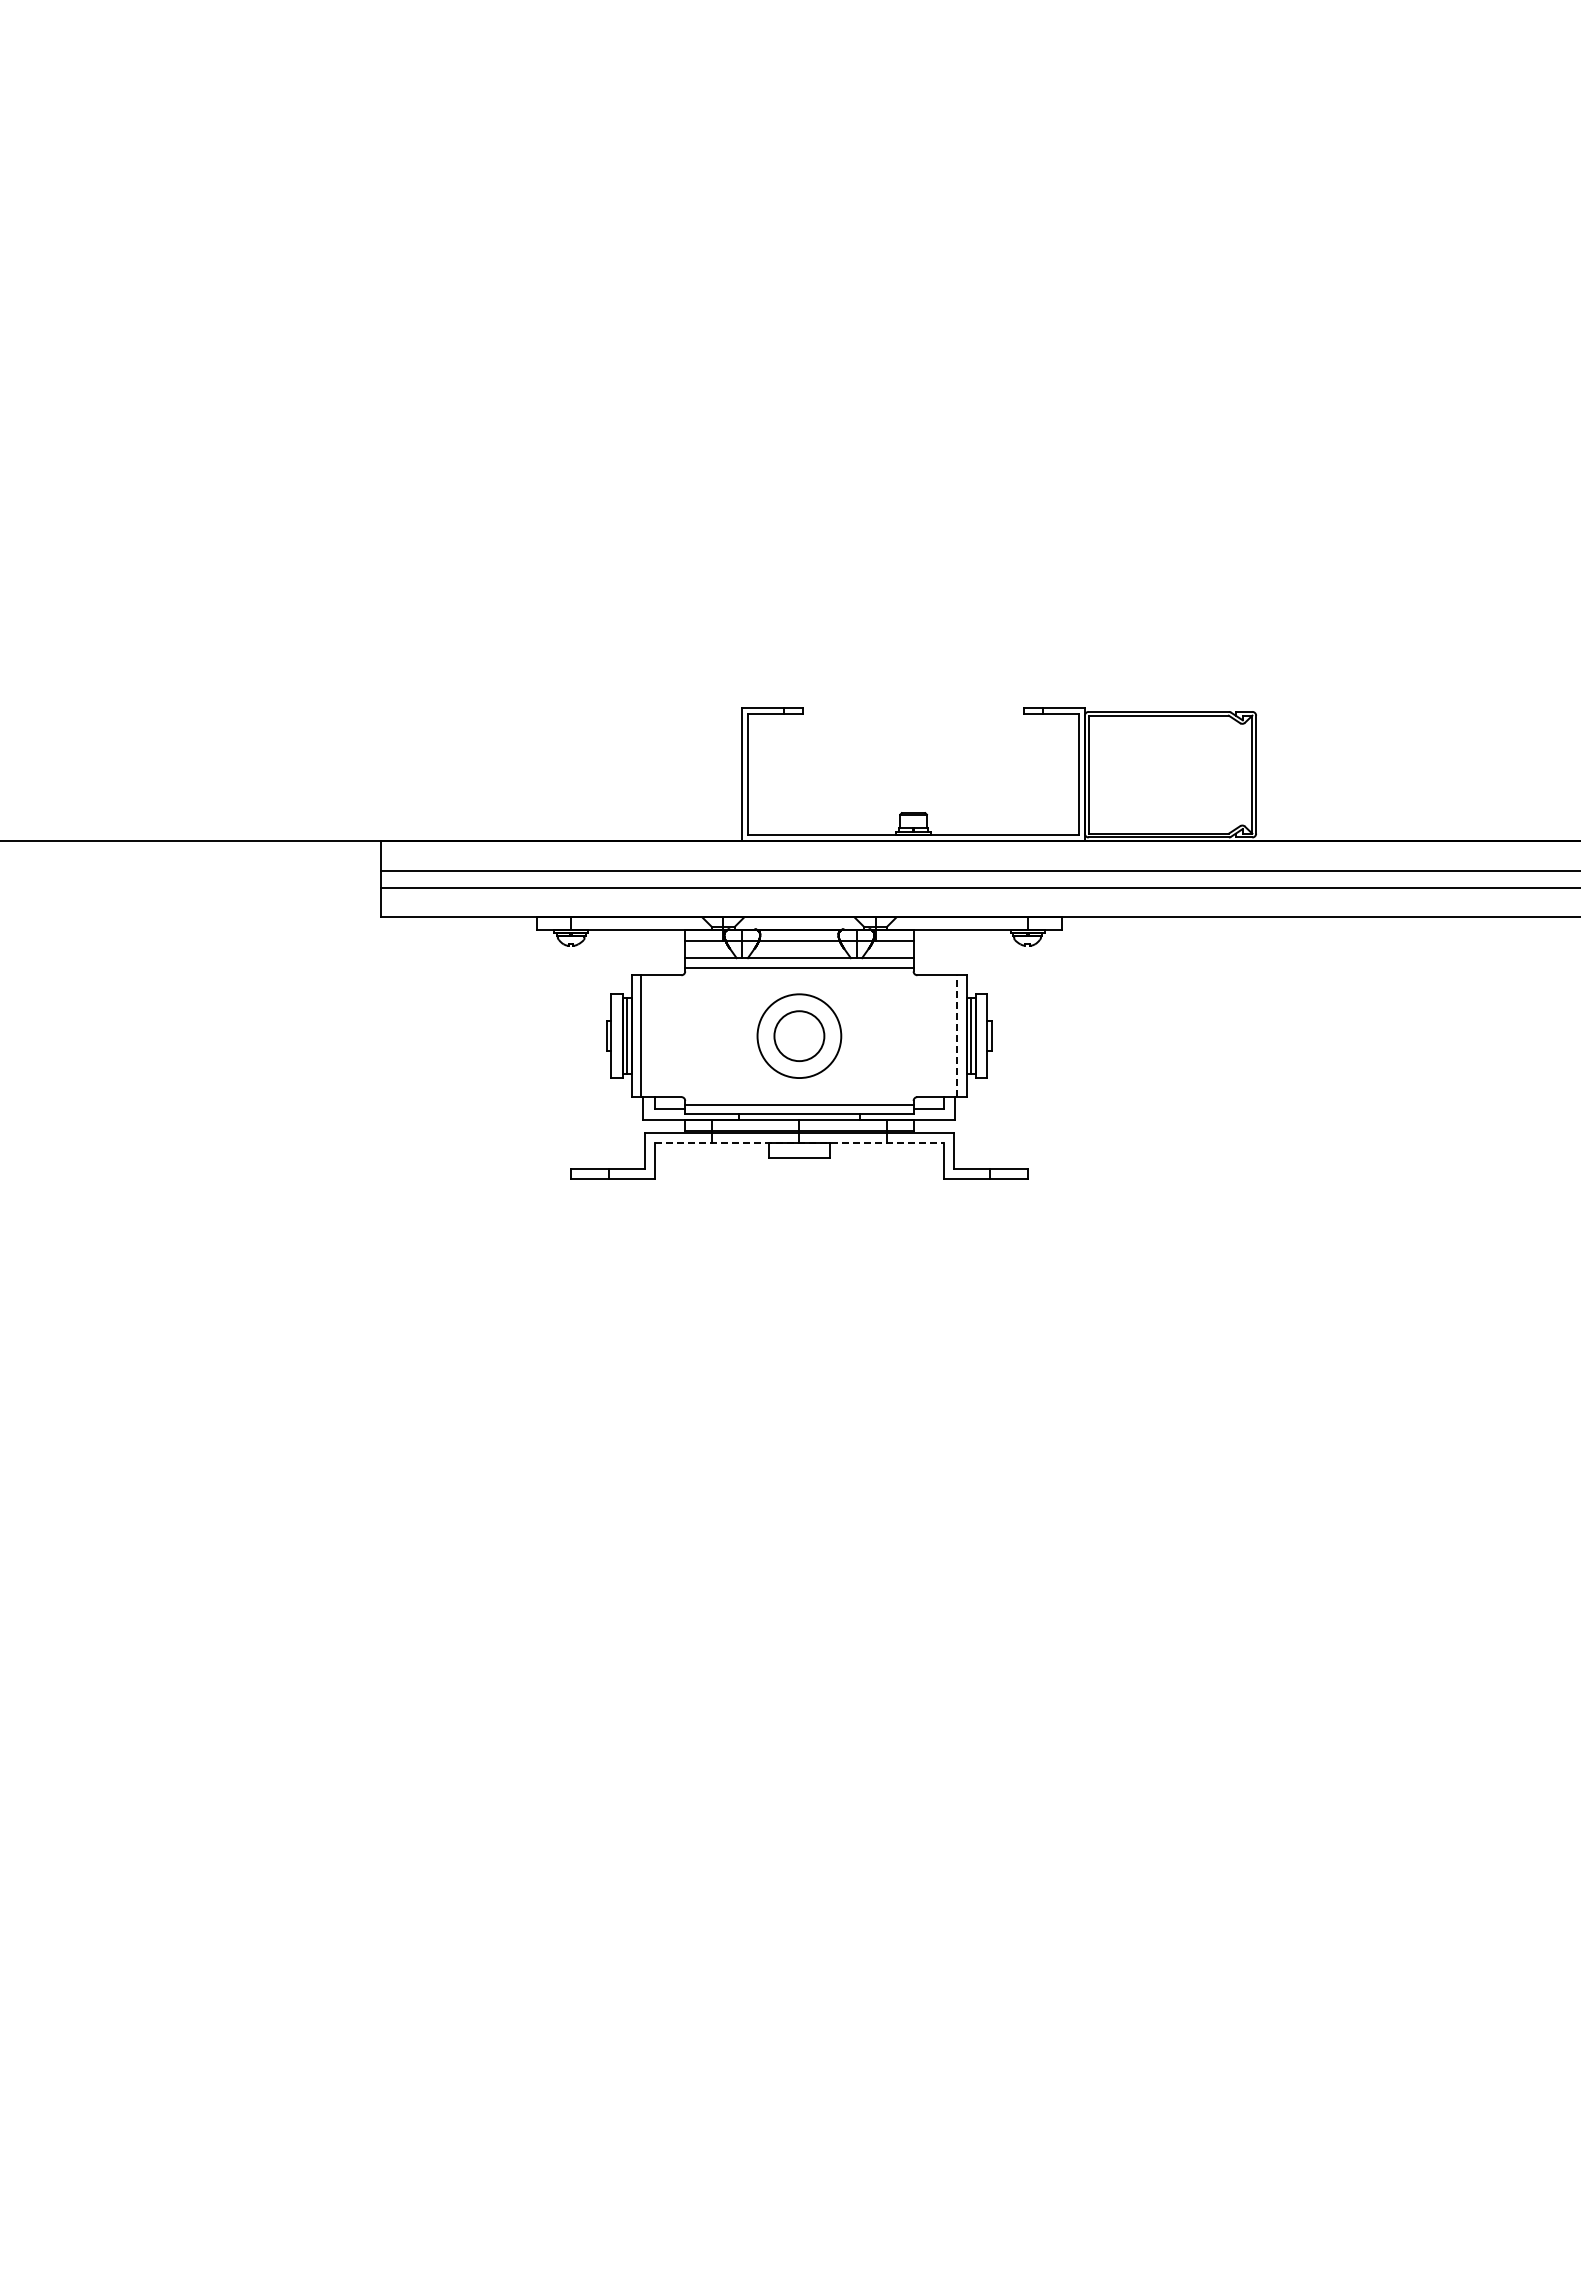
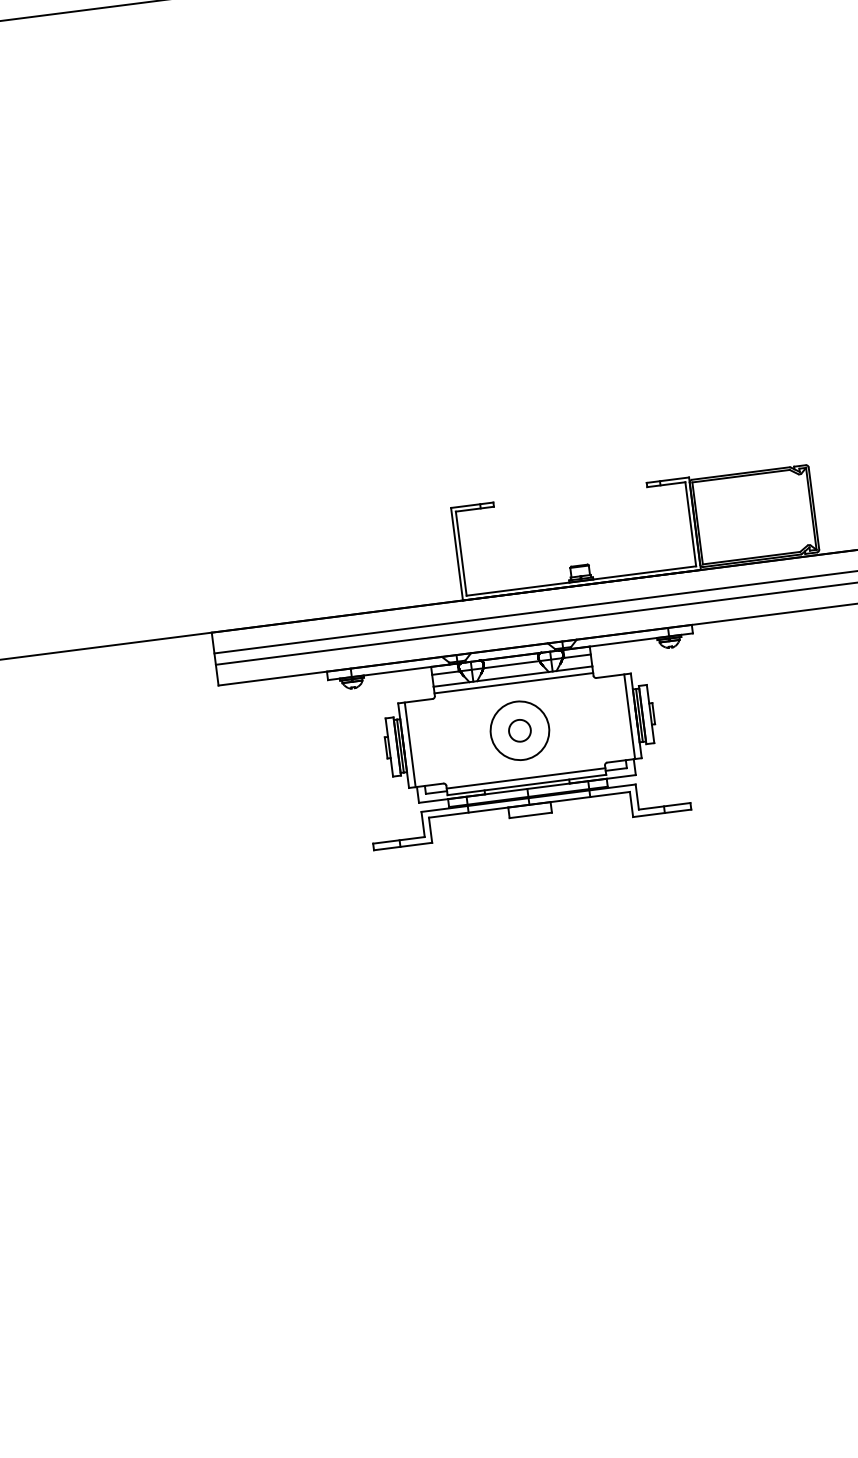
circle: (799, 1035) -> (519, 730), size x0.62
line: (957, 1036) -> (629, 716), dashed -> solid
line: (799, 1142) -> (529, 804), dashed -> solid

